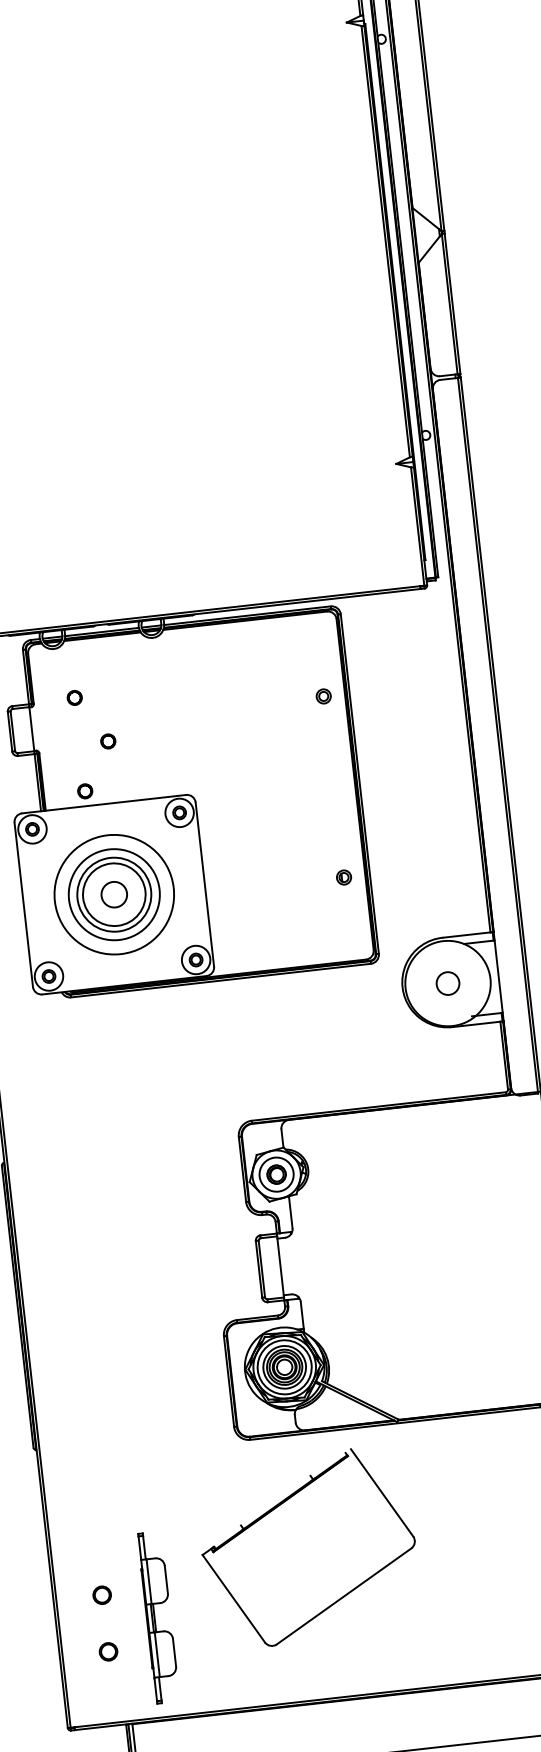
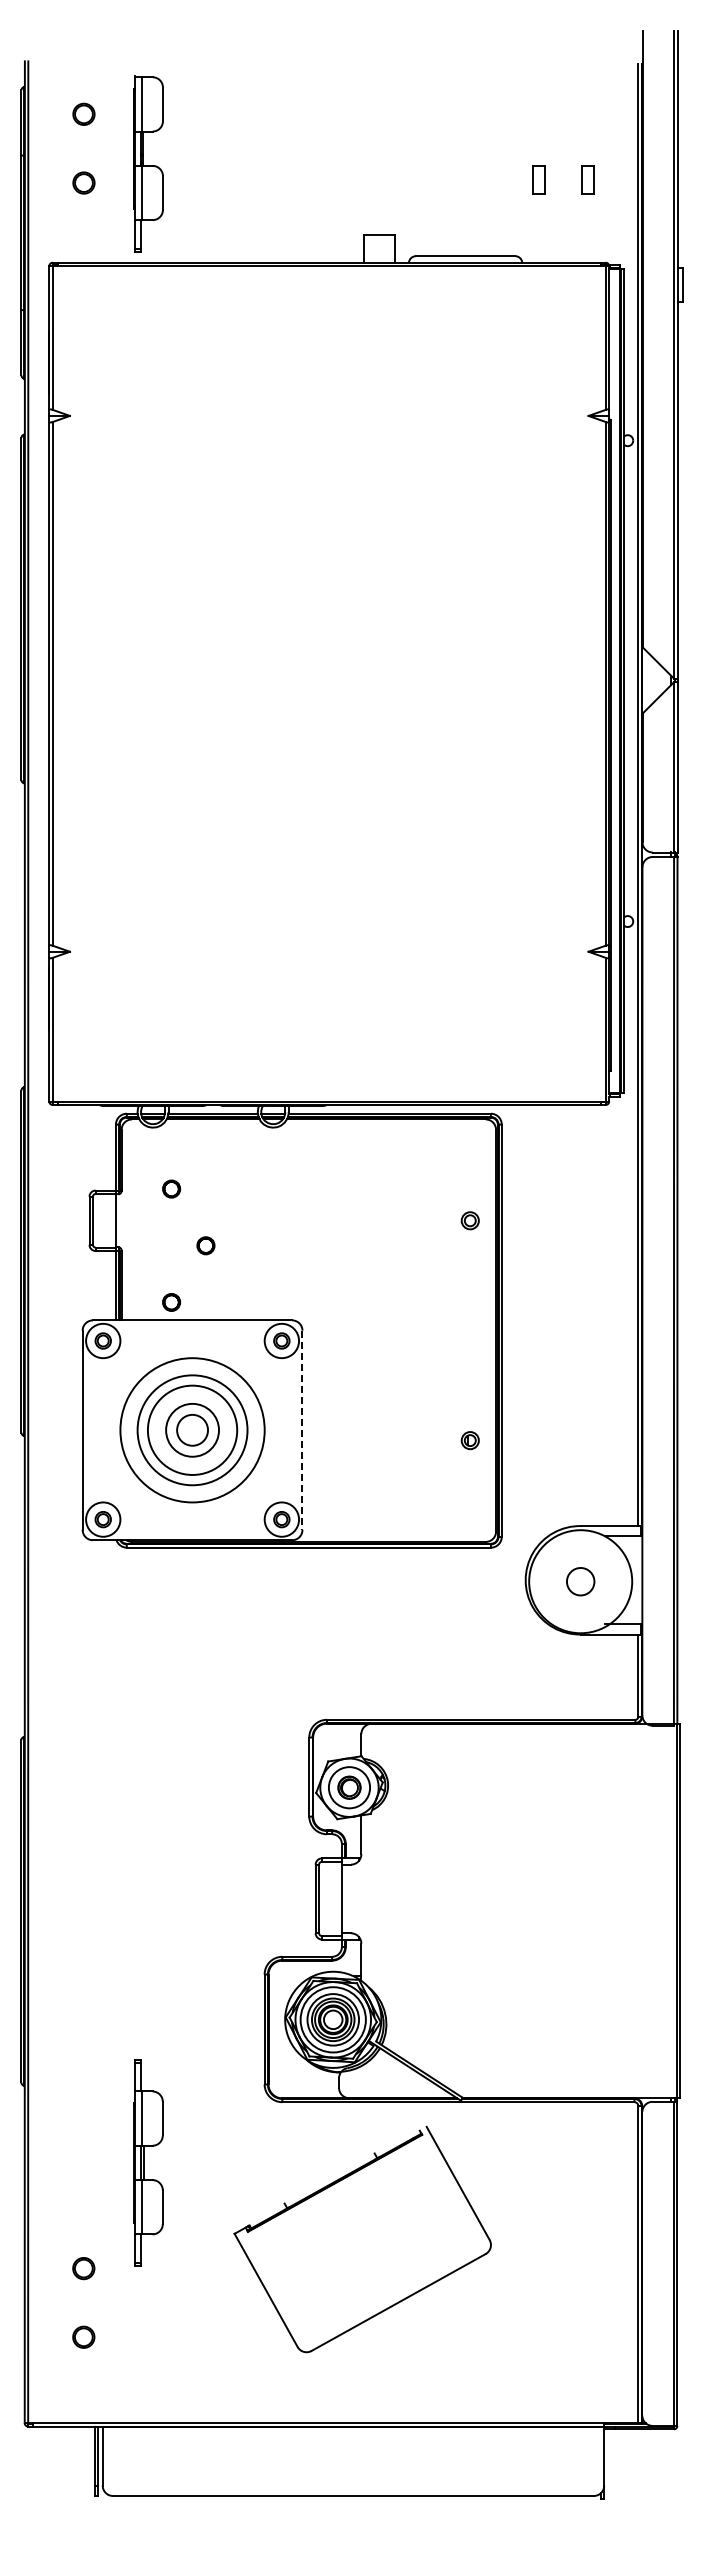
line: (204, 884) -> (302, 1430), solid -> dashed
circle: (114, 894) -> (192, 1430), size x0.7
part: (281, 1505) -> (335, 2184), moved
part: (158, 1617) -> (148, 2162), moved

